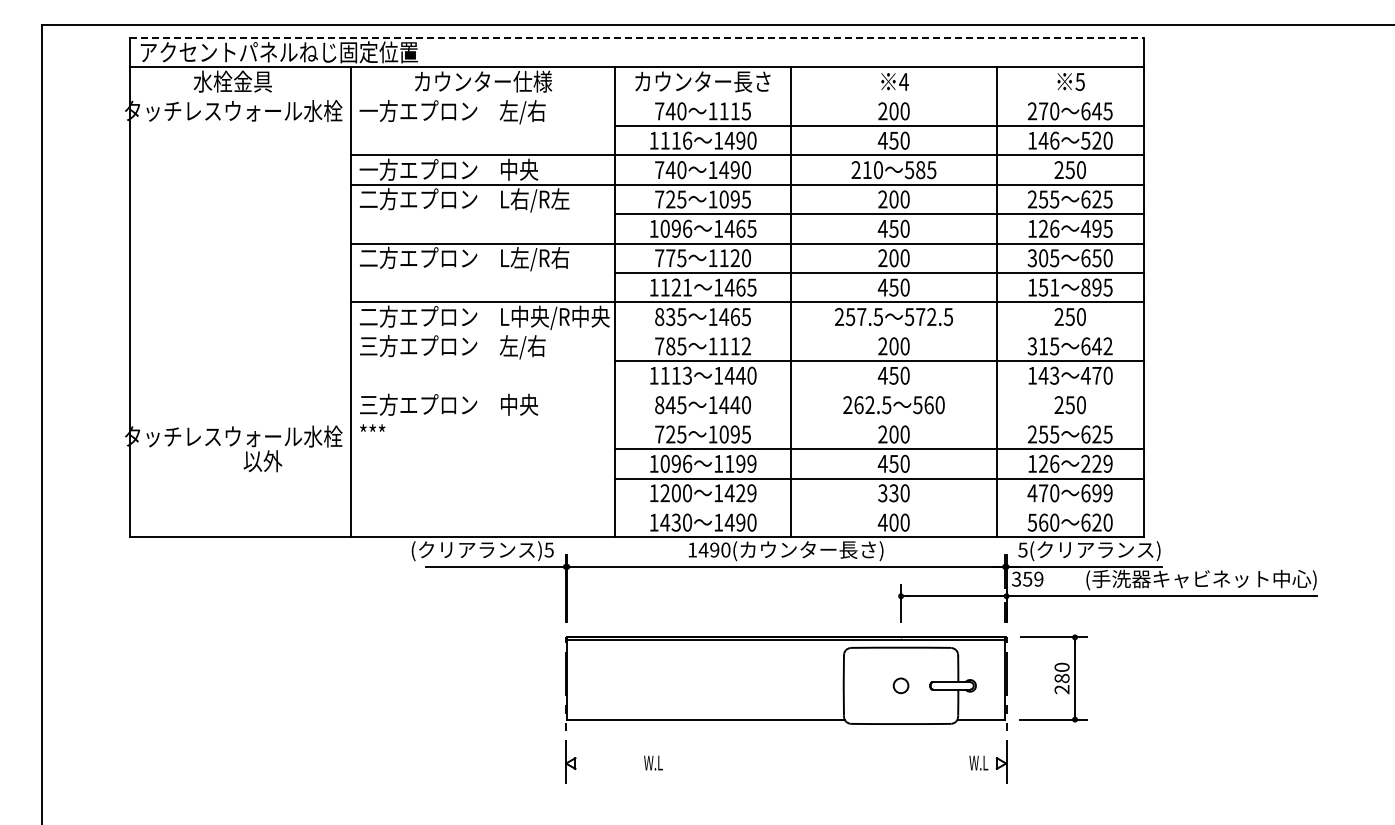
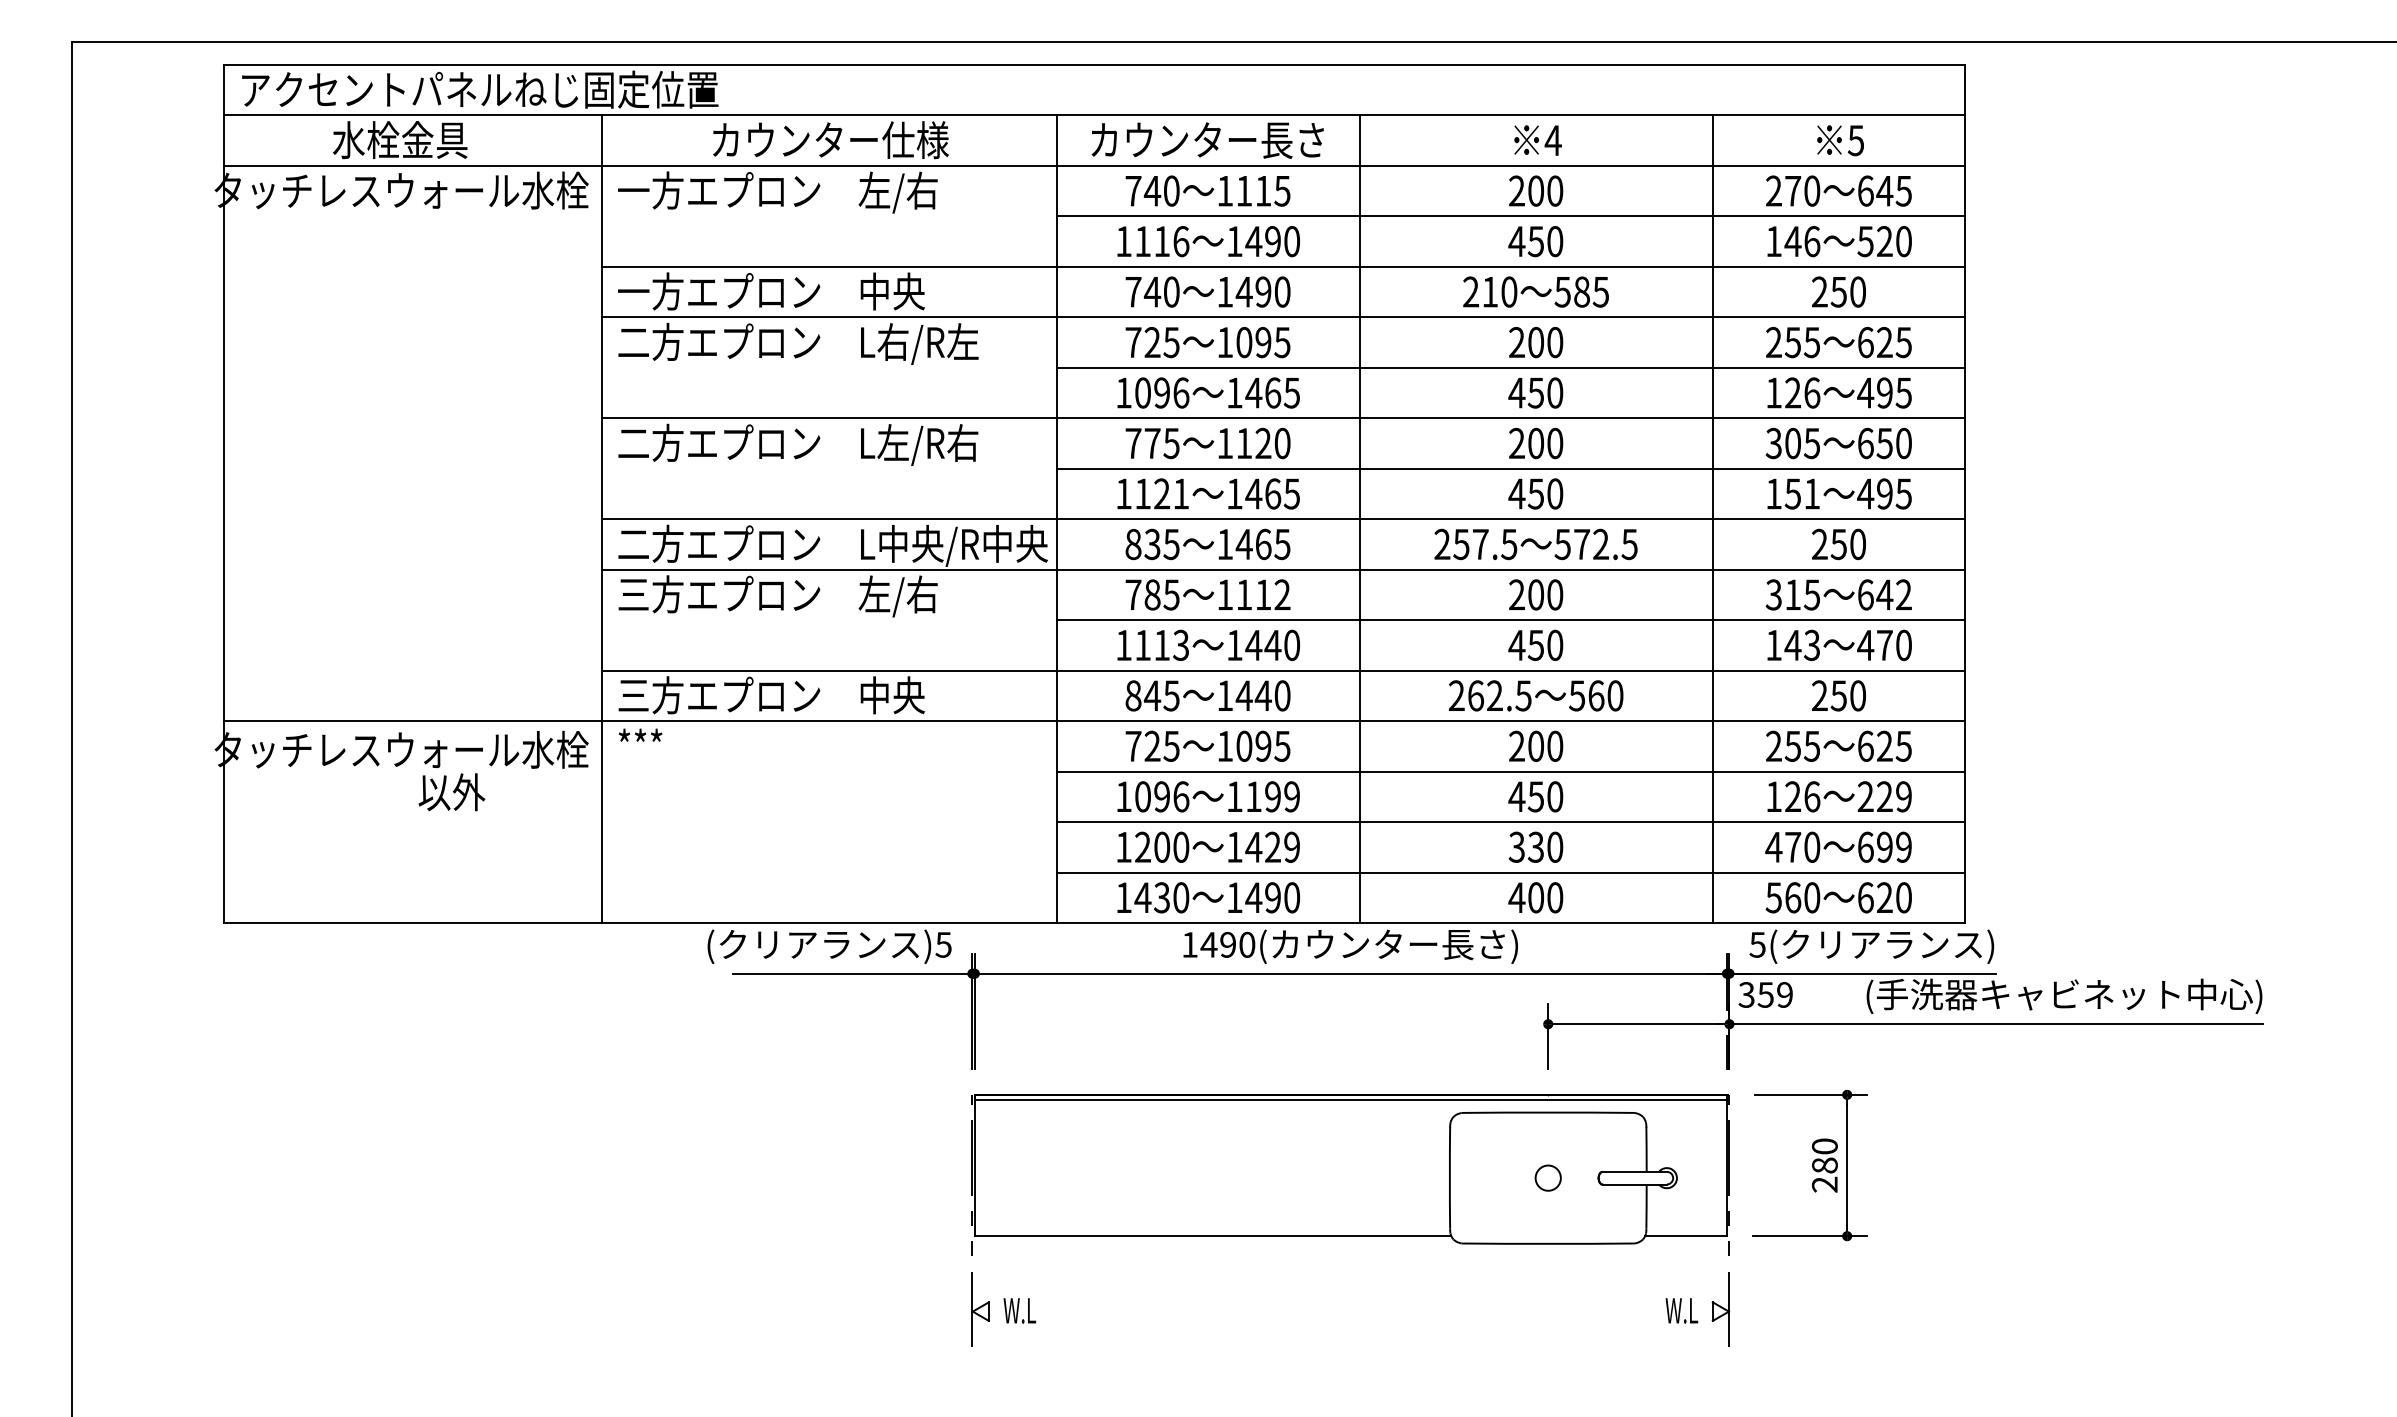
line: (637, 37) -> (1095, 64), dashed -> solid
line: (636, 96) -> (1093, 165), added
text: (1085, 287) -> (1865, 493), 895 -> 495
line: (746, 331) -> (1282, 569), added
line: (746, 390) -> (1282, 670), added
line: (636, 419) -> (1093, 720), added
line: (878, 508) -> (1509, 873), added
text: (653, 762) -> (1019, 1309), moved

